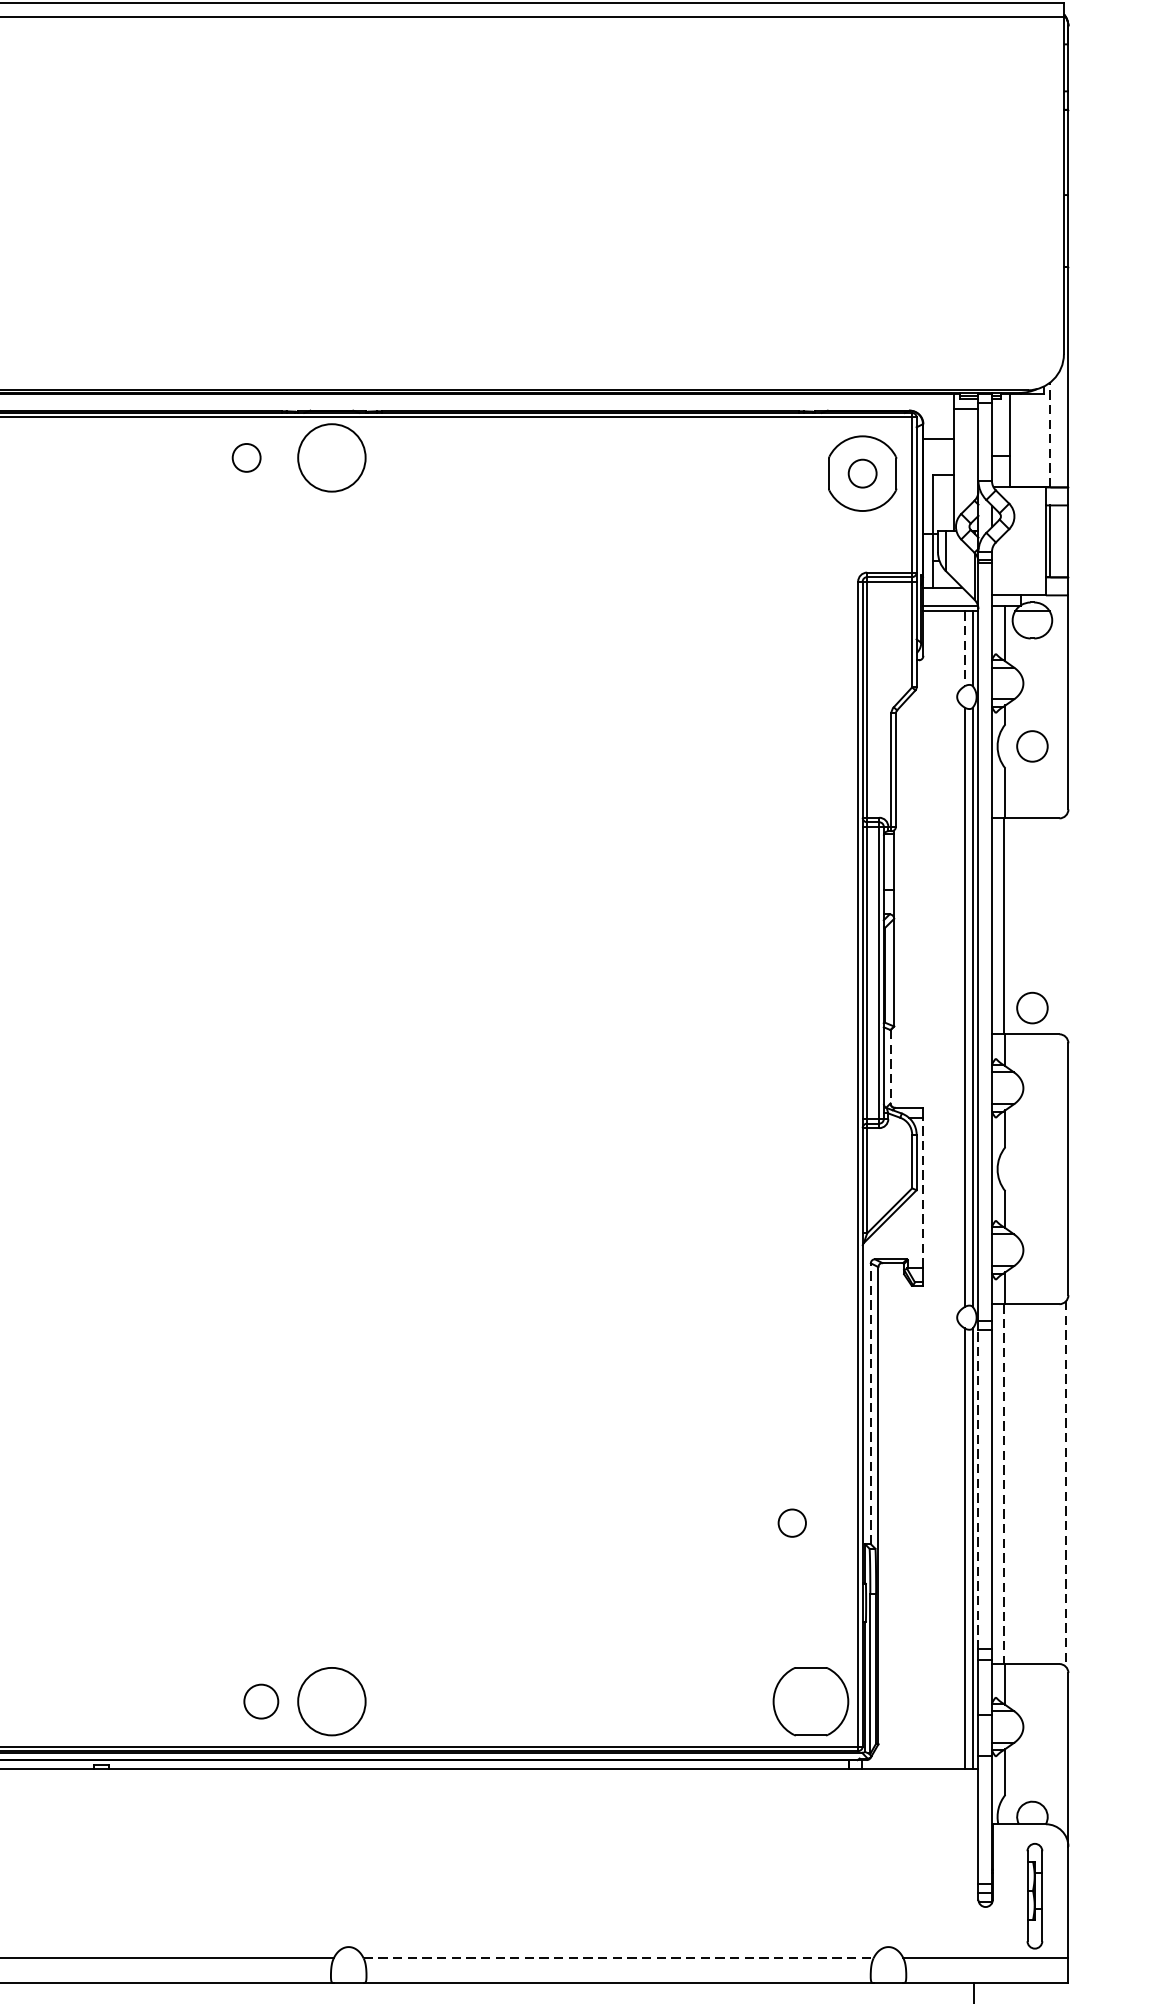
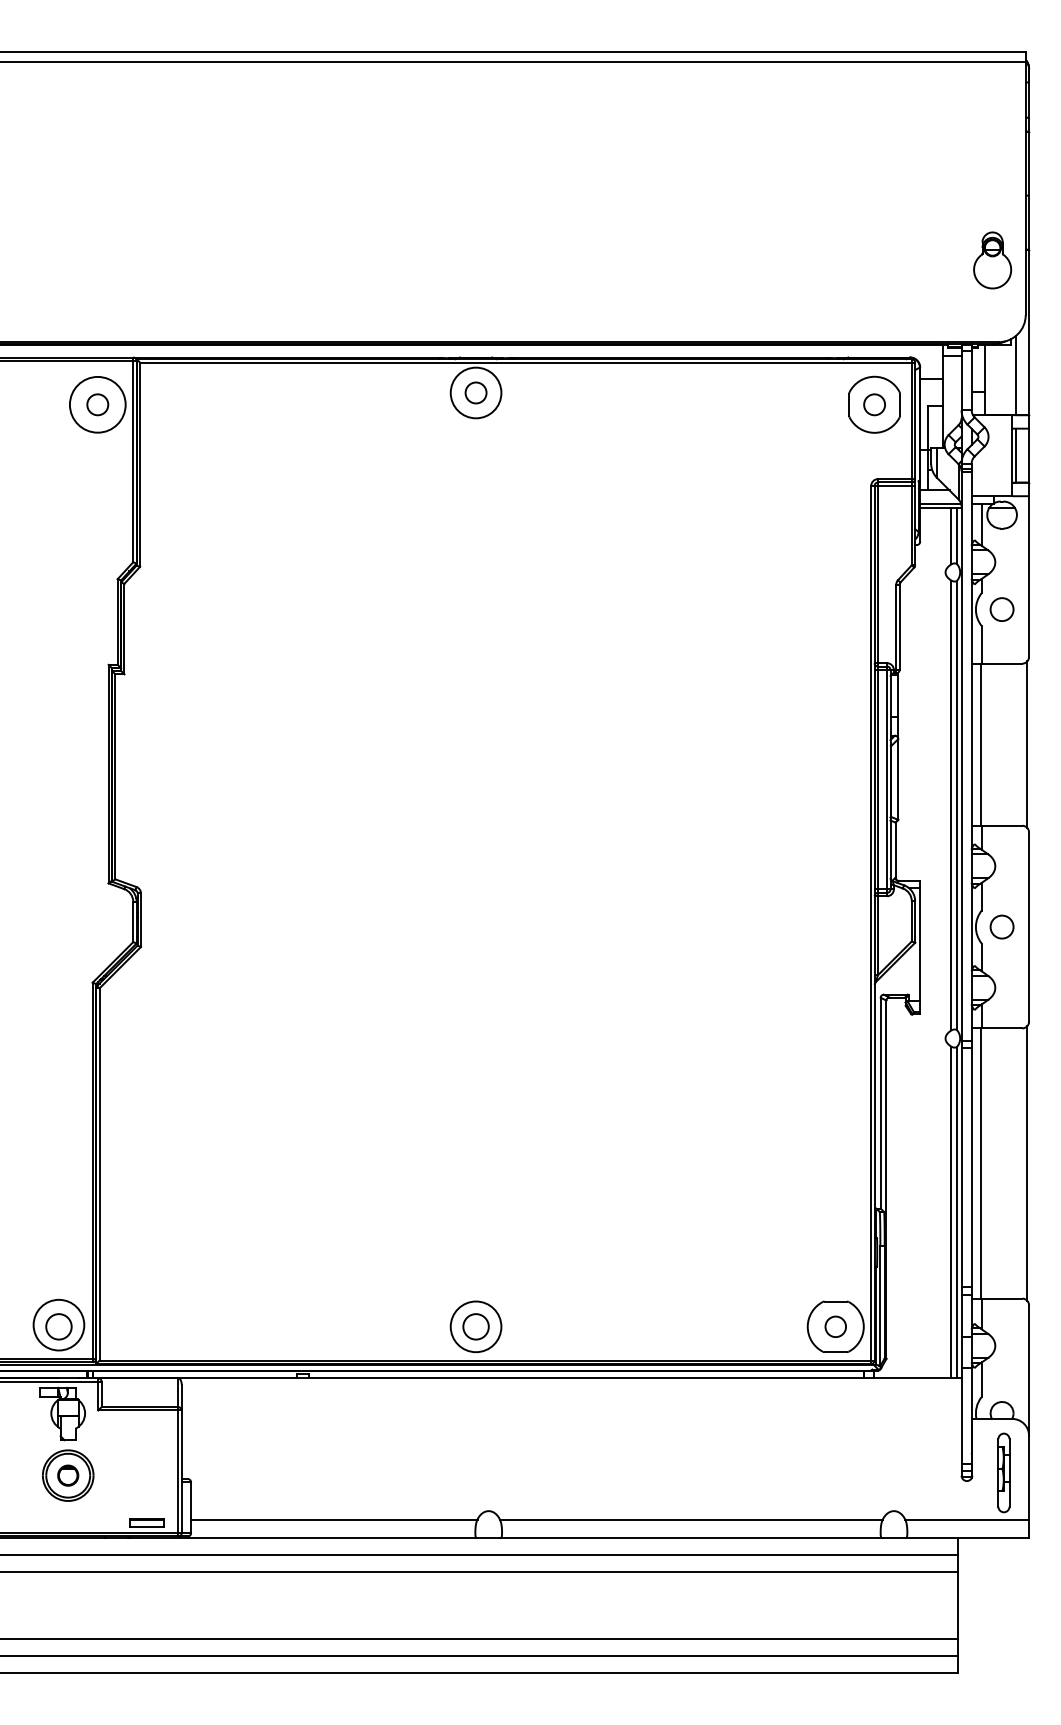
part: (1019, 281) -> (992, 260), added
line: (1050, 434) -> (1015, 375), dashed -> solid
circle: (245, 457) -> (475, 392), moved
line: (965, 649) -> (951, 536), dashed -> solid
line: (1066, 926) -> (1027, 744), added
circle: (1031, 1007) -> (1001, 926), moved
line: (890, 1067) -> (895, 850), dashed -> solid
line: (923, 1192) -> (920, 944), dashed -> solid
line: (870, 1402) -> (880, 1102), dashed -> solid
line: (1003, 1485) -> (980, 1164), dashed -> solid
line: (1066, 1485) -> (1027, 1164), dashed -> solid
line: (978, 1489) -> (961, 1167), dashed -> solid
circle: (791, 1522) -> (835, 1326), moved
circle: (260, 1701) -> (475, 1326), moved
line: (618, 1958) -> (691, 1519), dashed -> solid

